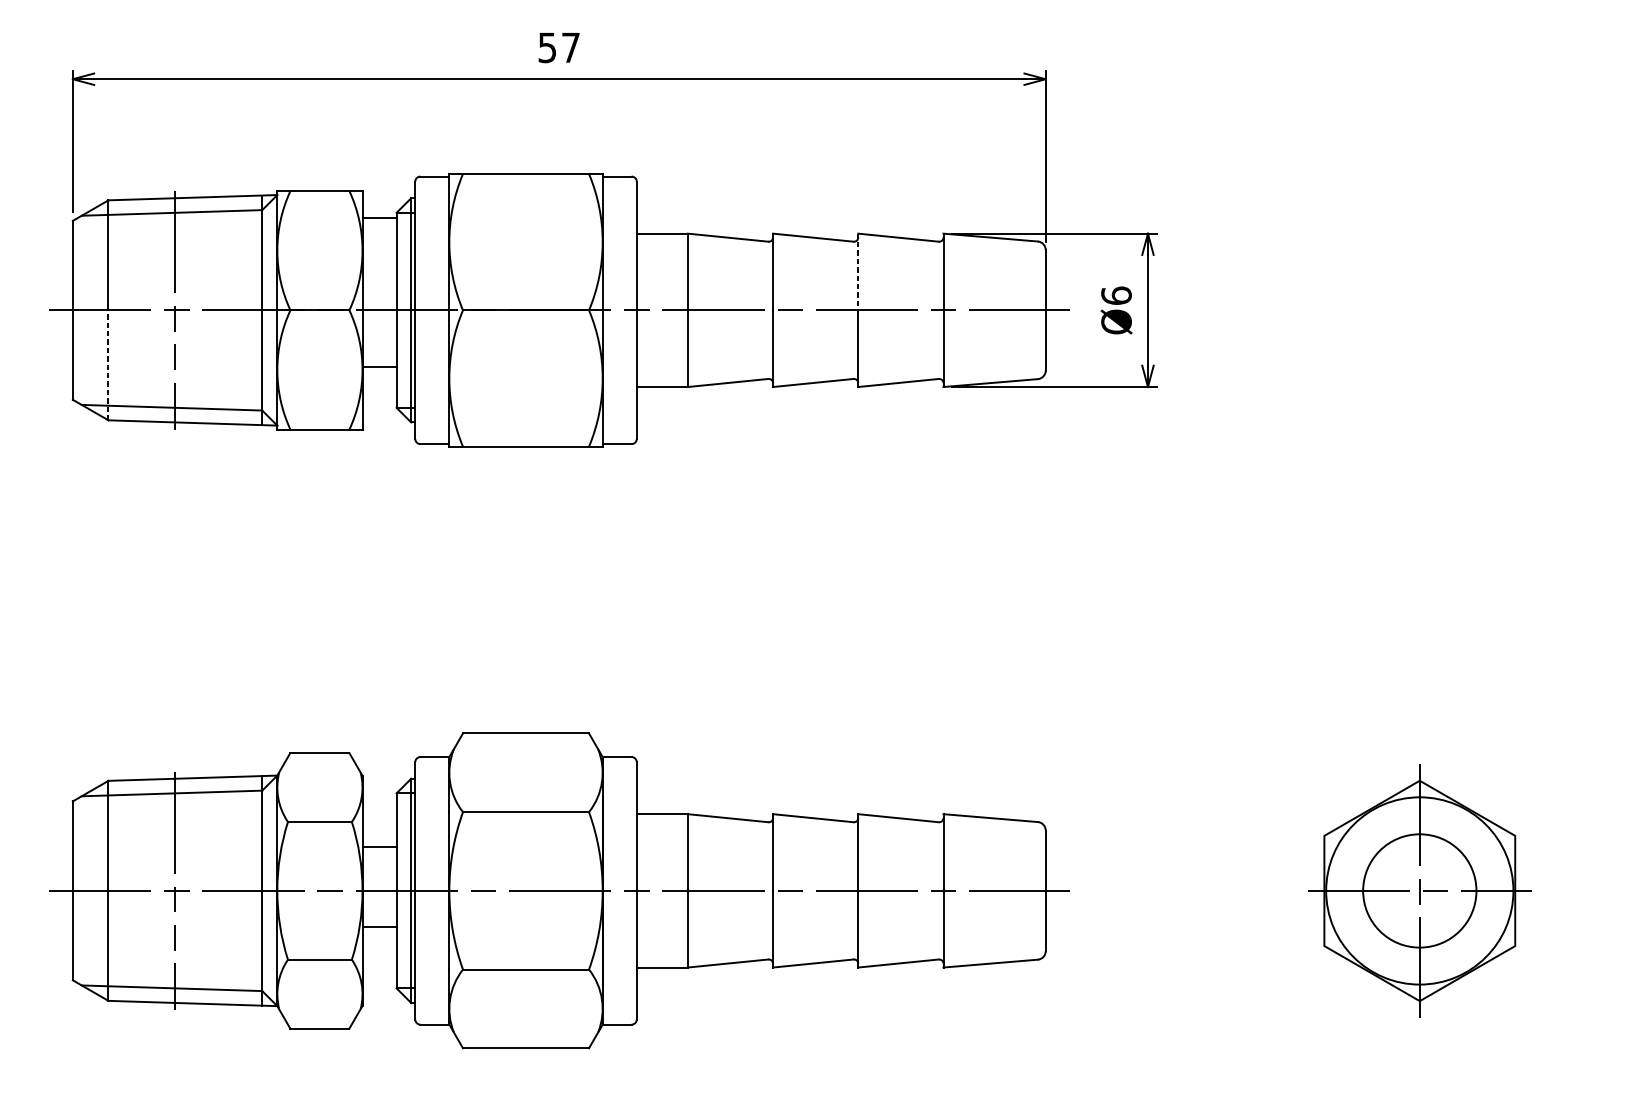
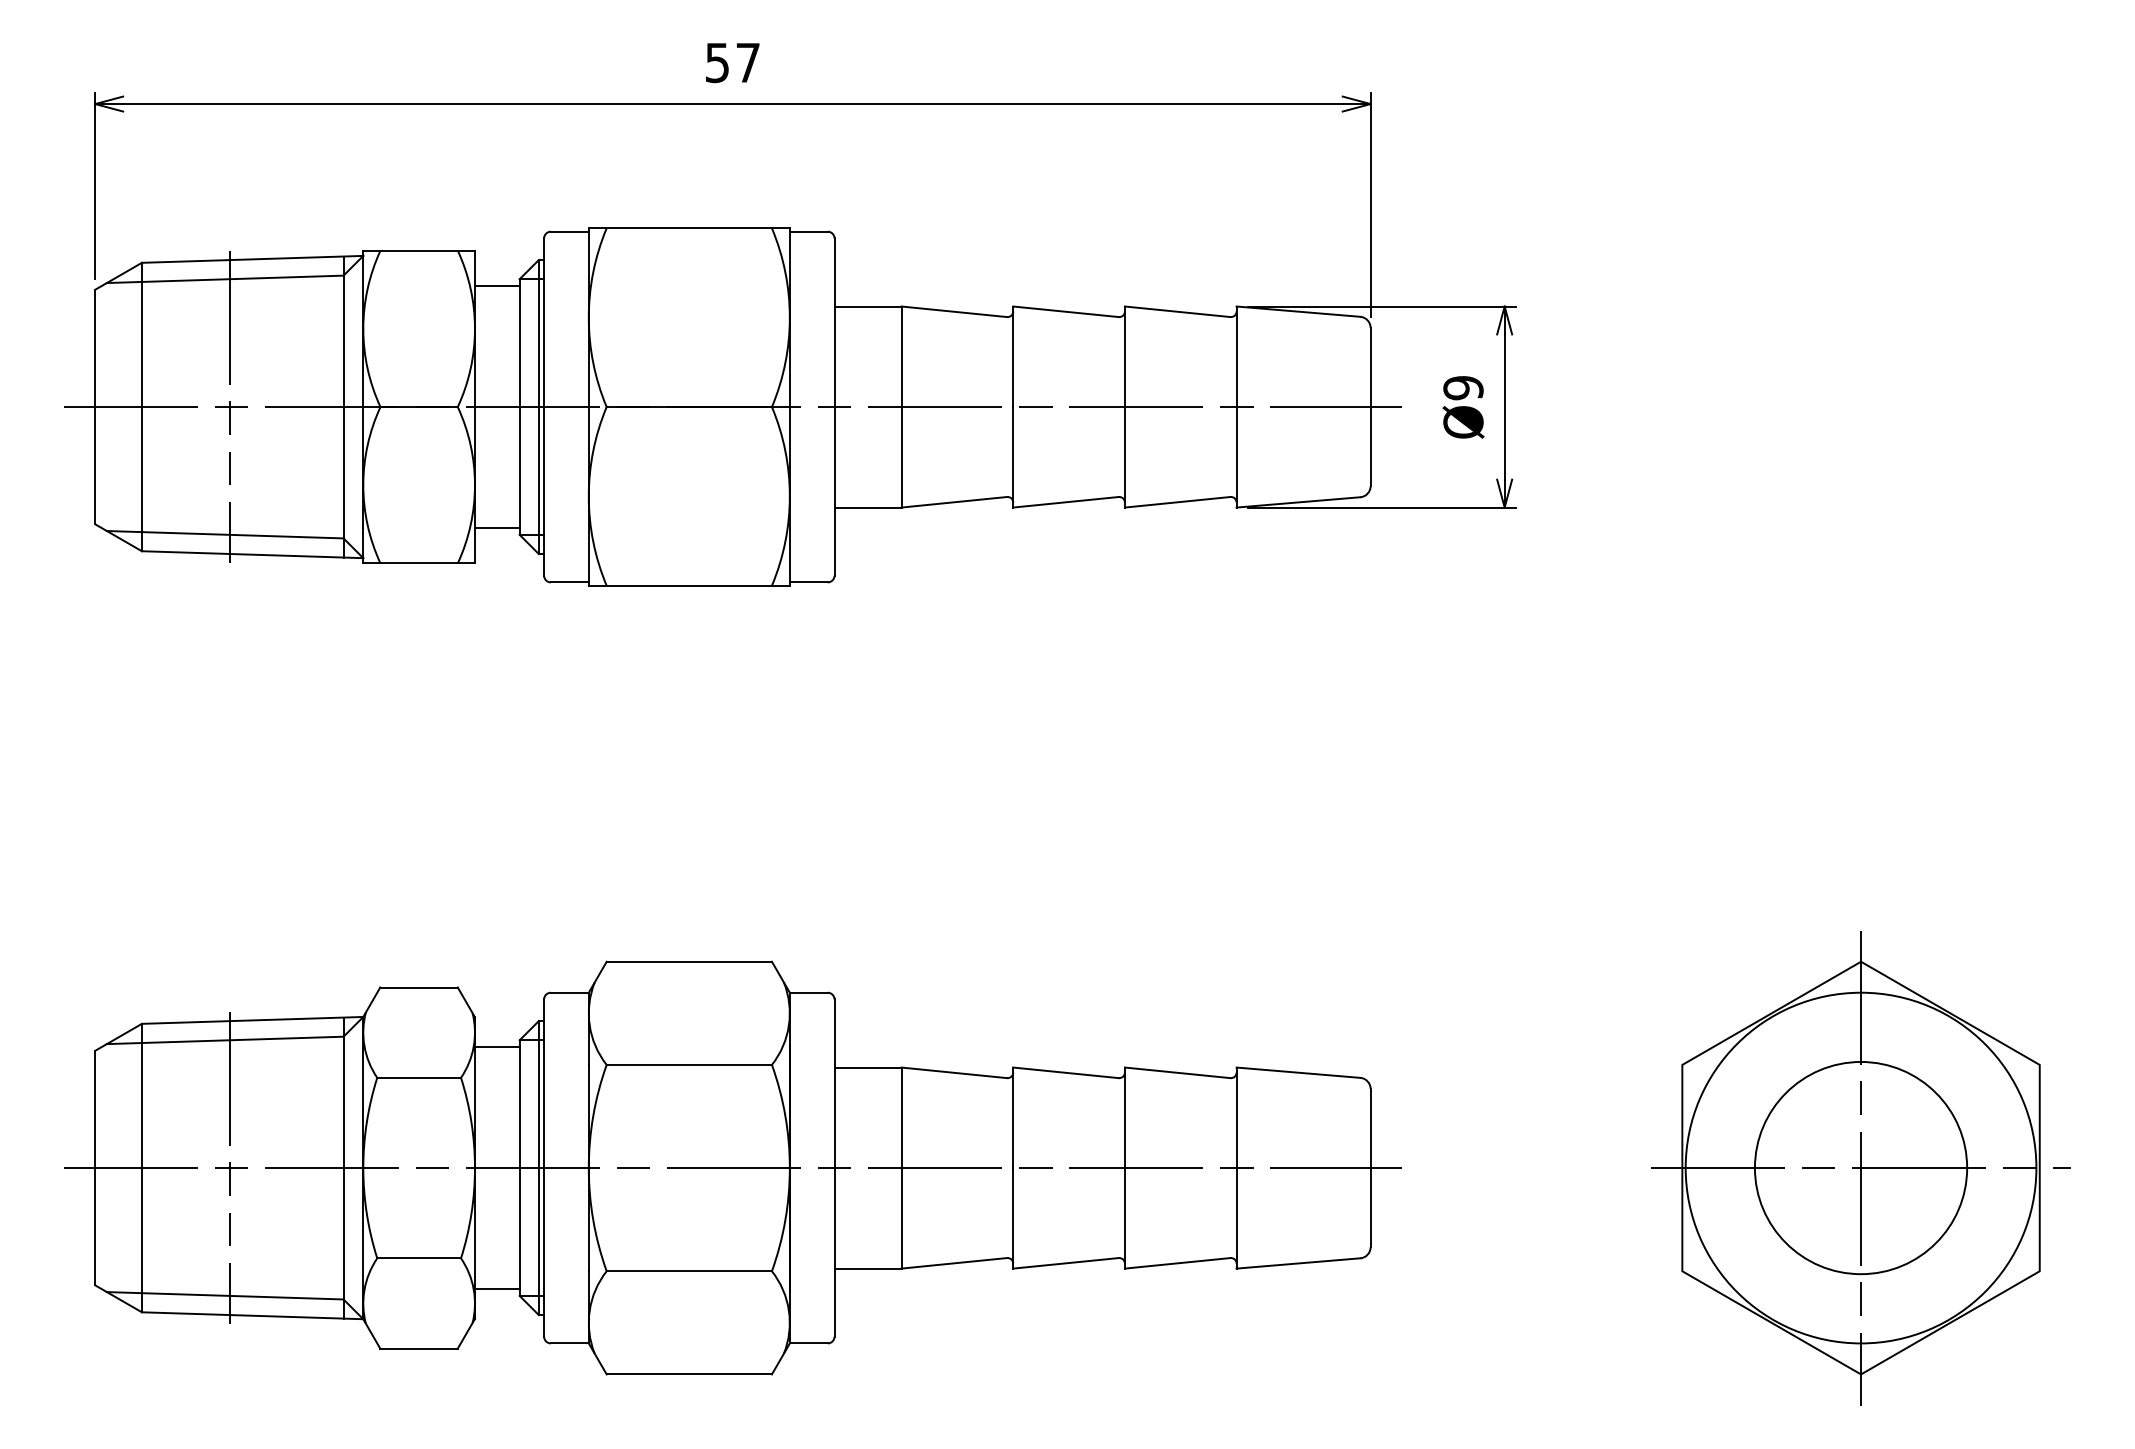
line: (857, 272) -> (1124, 357), dashed -> solid
text: (1116, 295) -> (1463, 387), Ø6 -> Ø9
line: (108, 364) -> (141, 478), dashed -> solid
line: (379, 367) -> (497, 527), moved
line: (379, 846) -> (497, 1047), moved
part: (1419, 891) -> (1860, 1168), size x1.43
line: (379, 927) -> (497, 1288), moved

